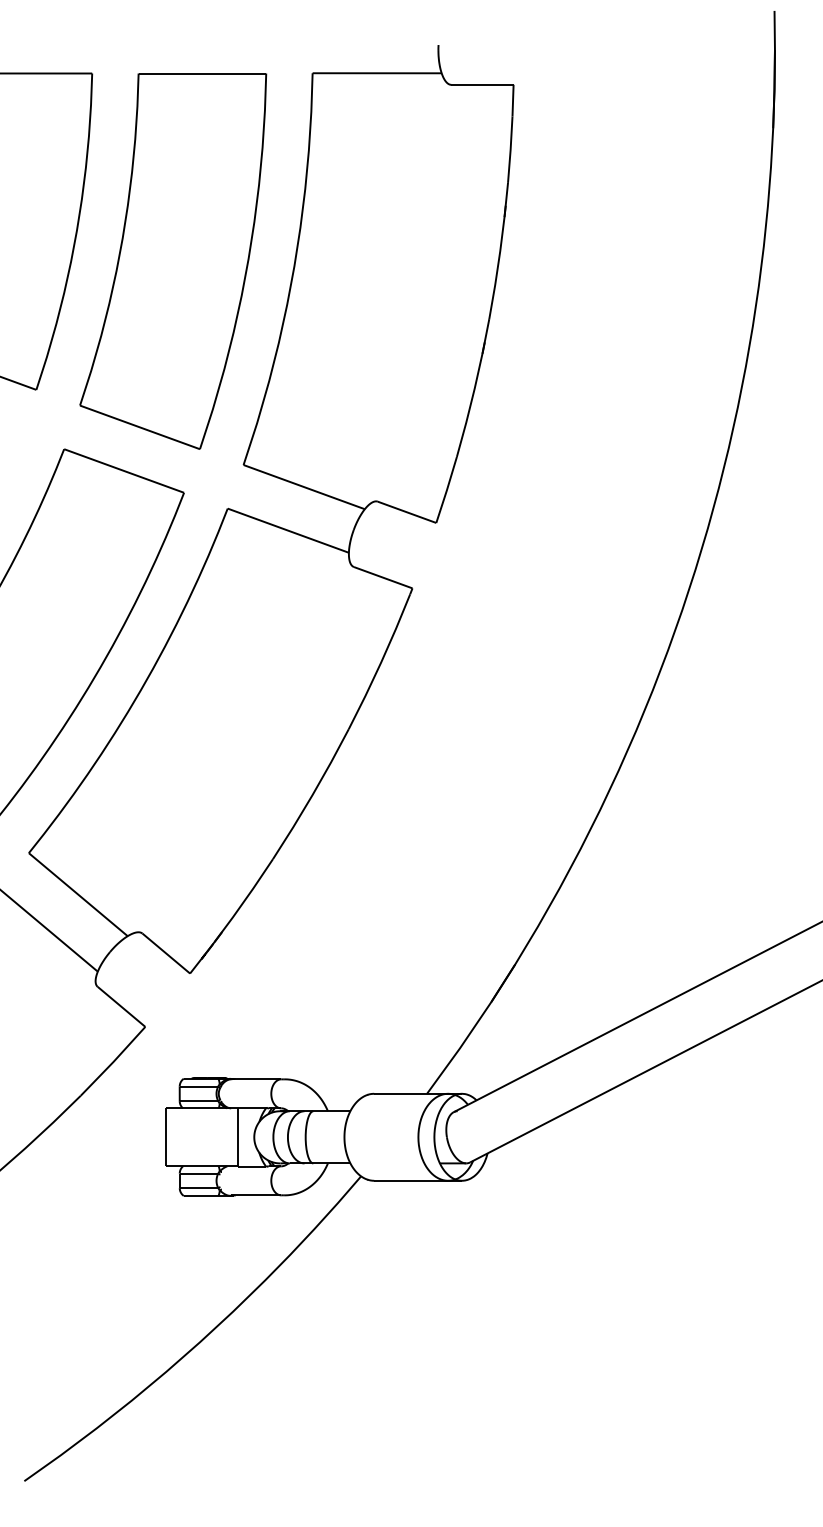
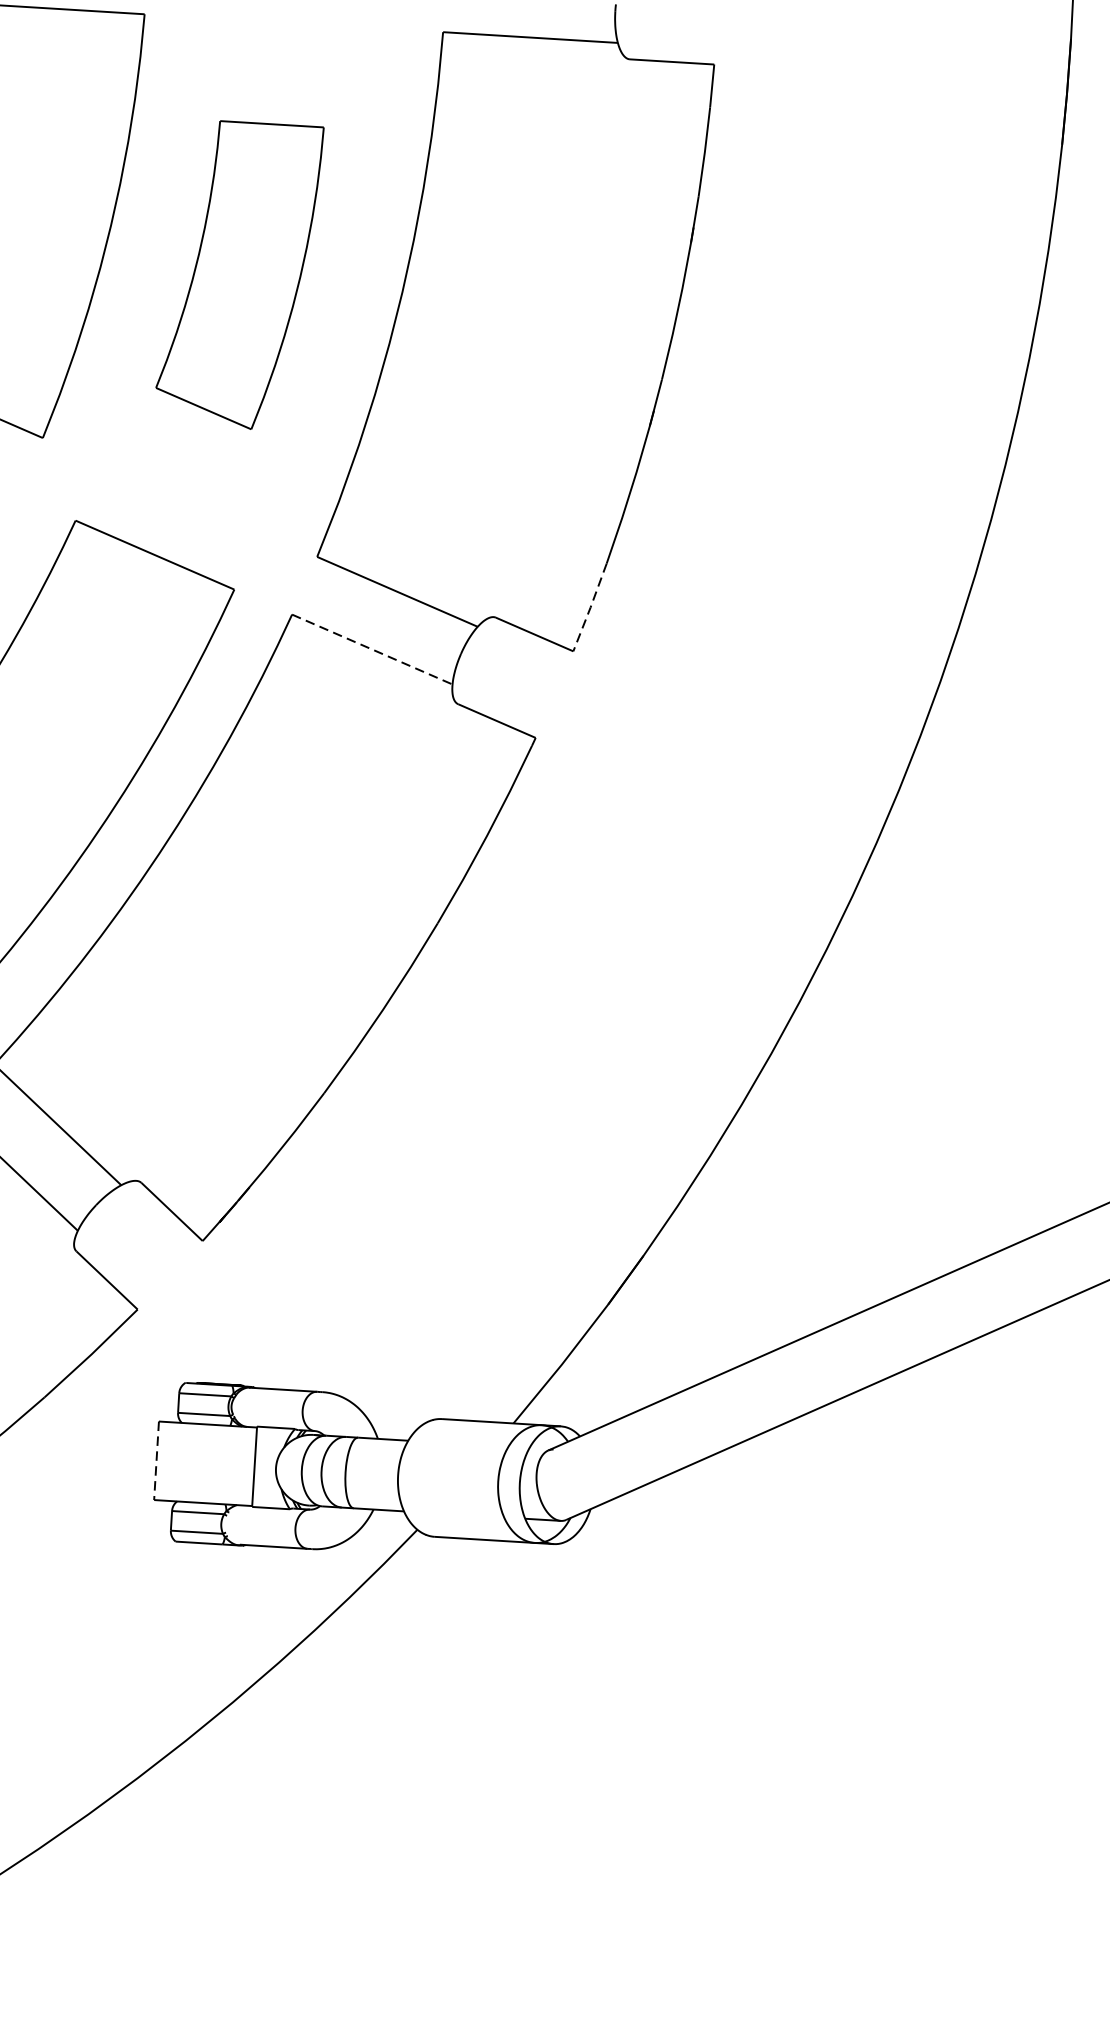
part: (173, 261) -> (239, 275), size x0.6
line: (446, 490) -> (589, 608), solid -> dashed
line: (288, 530) -> (372, 649), solid -> dashed
line: (166, 1137) -> (157, 1461), solid -> dashed

